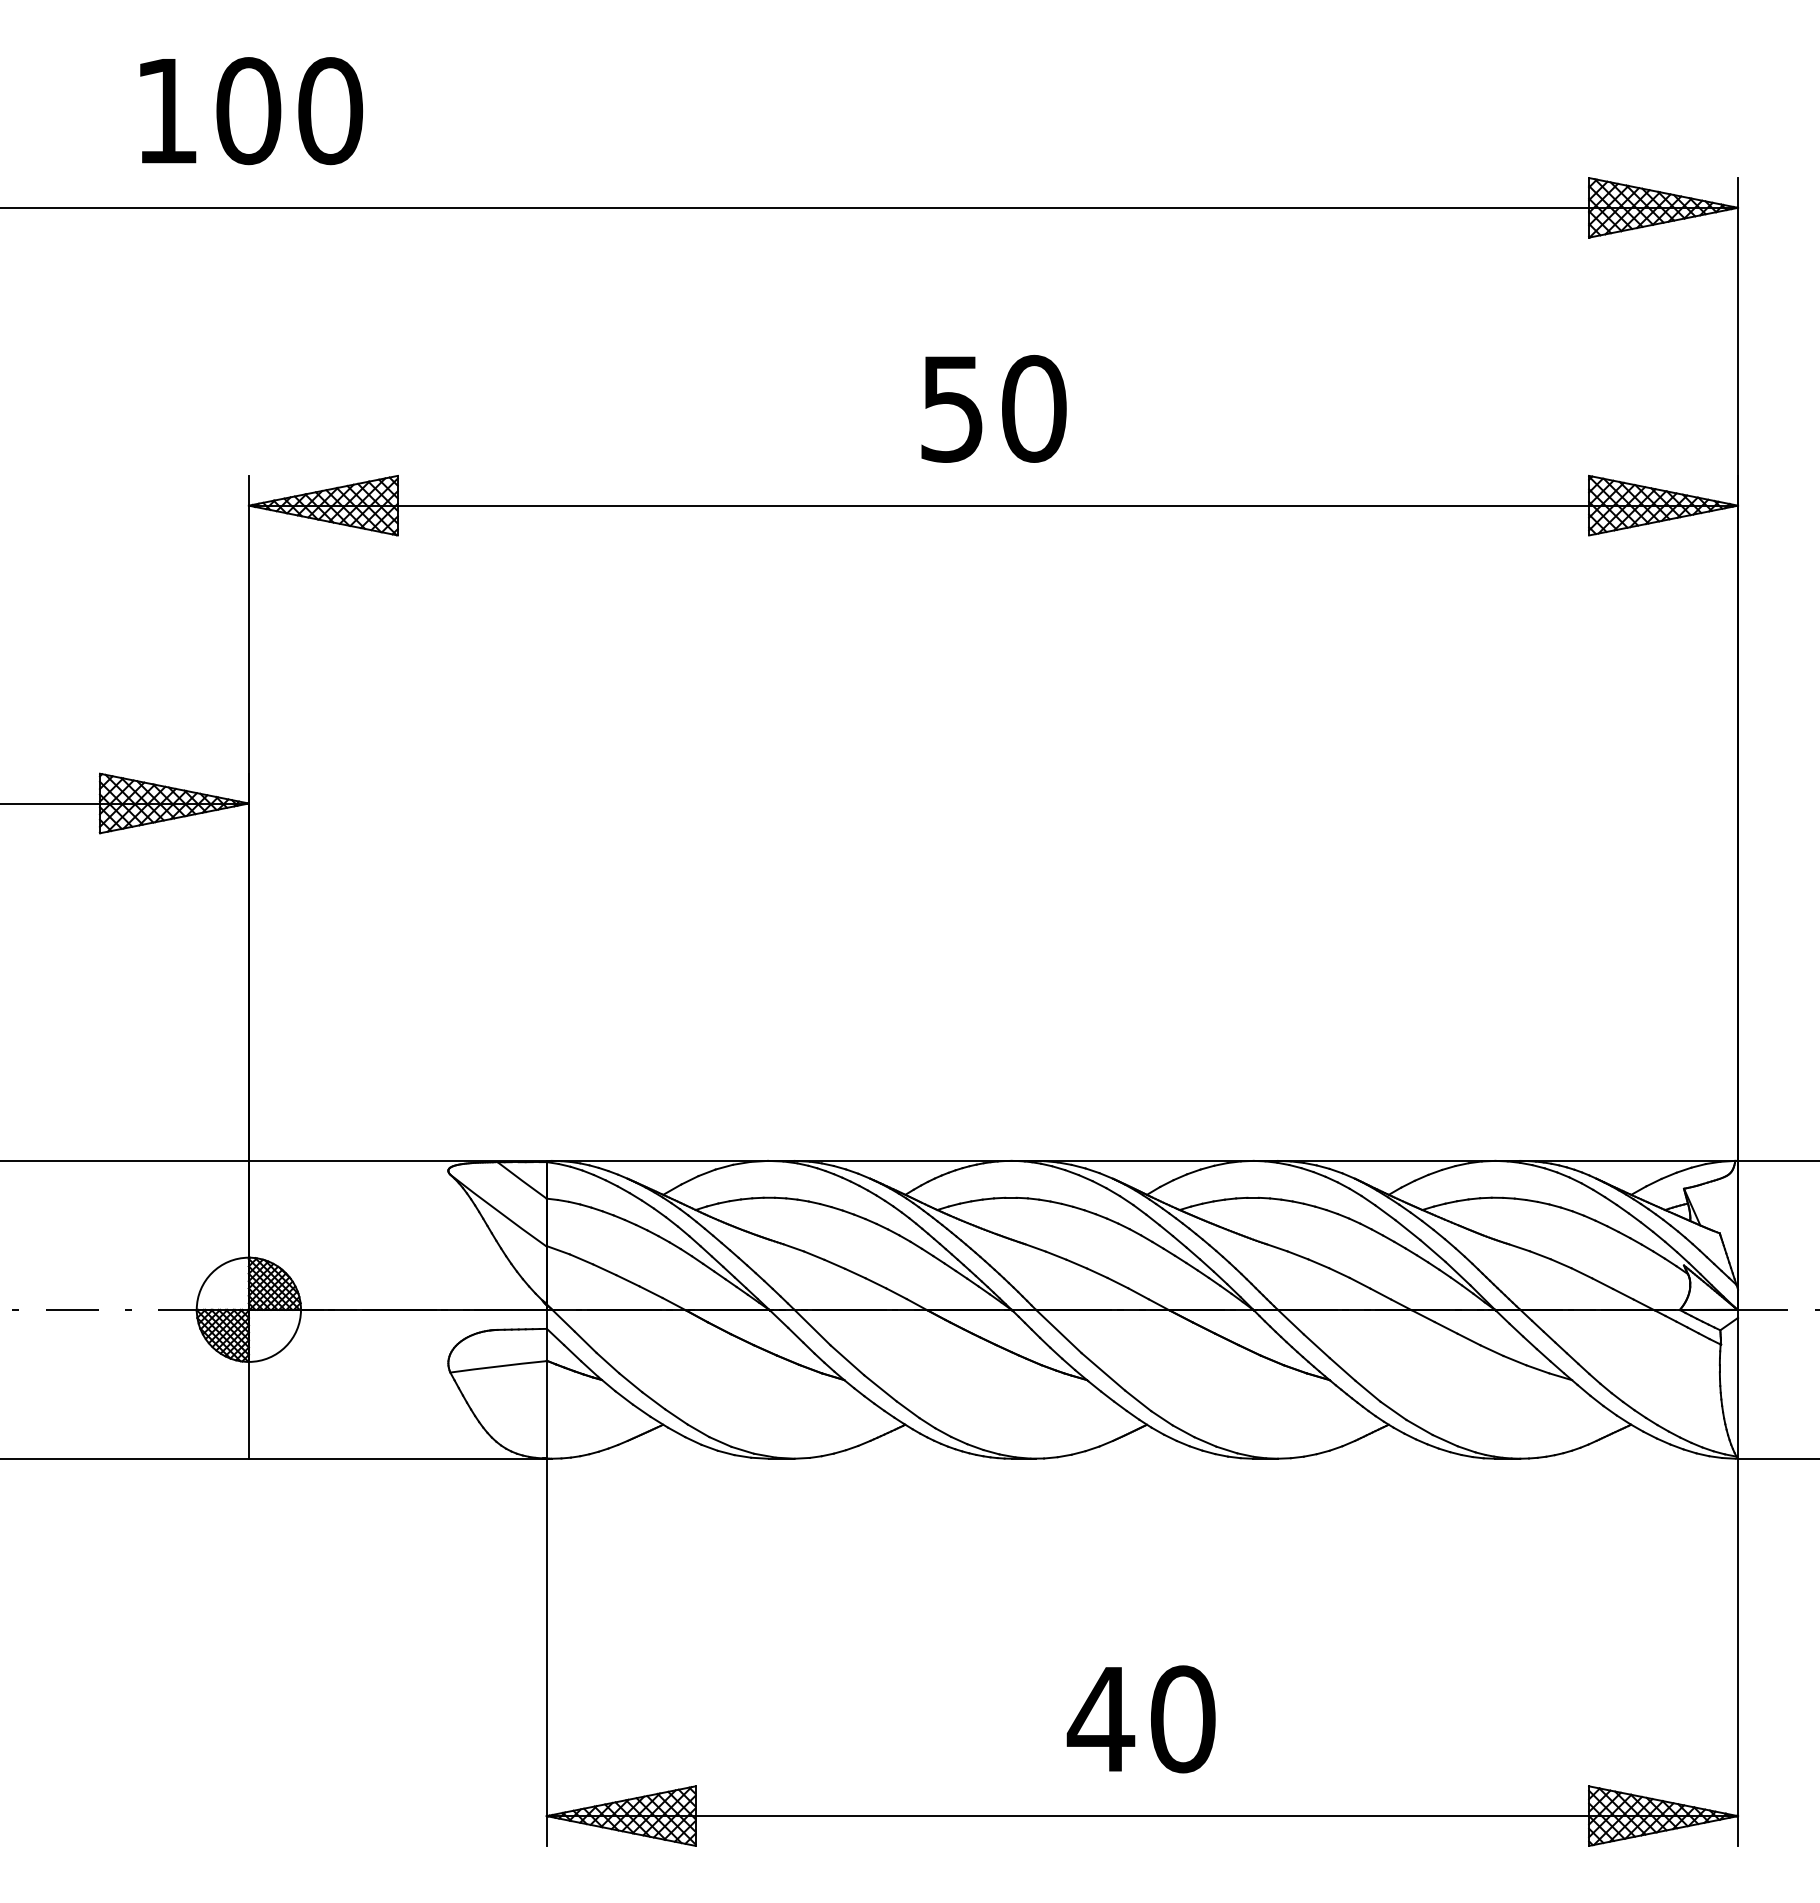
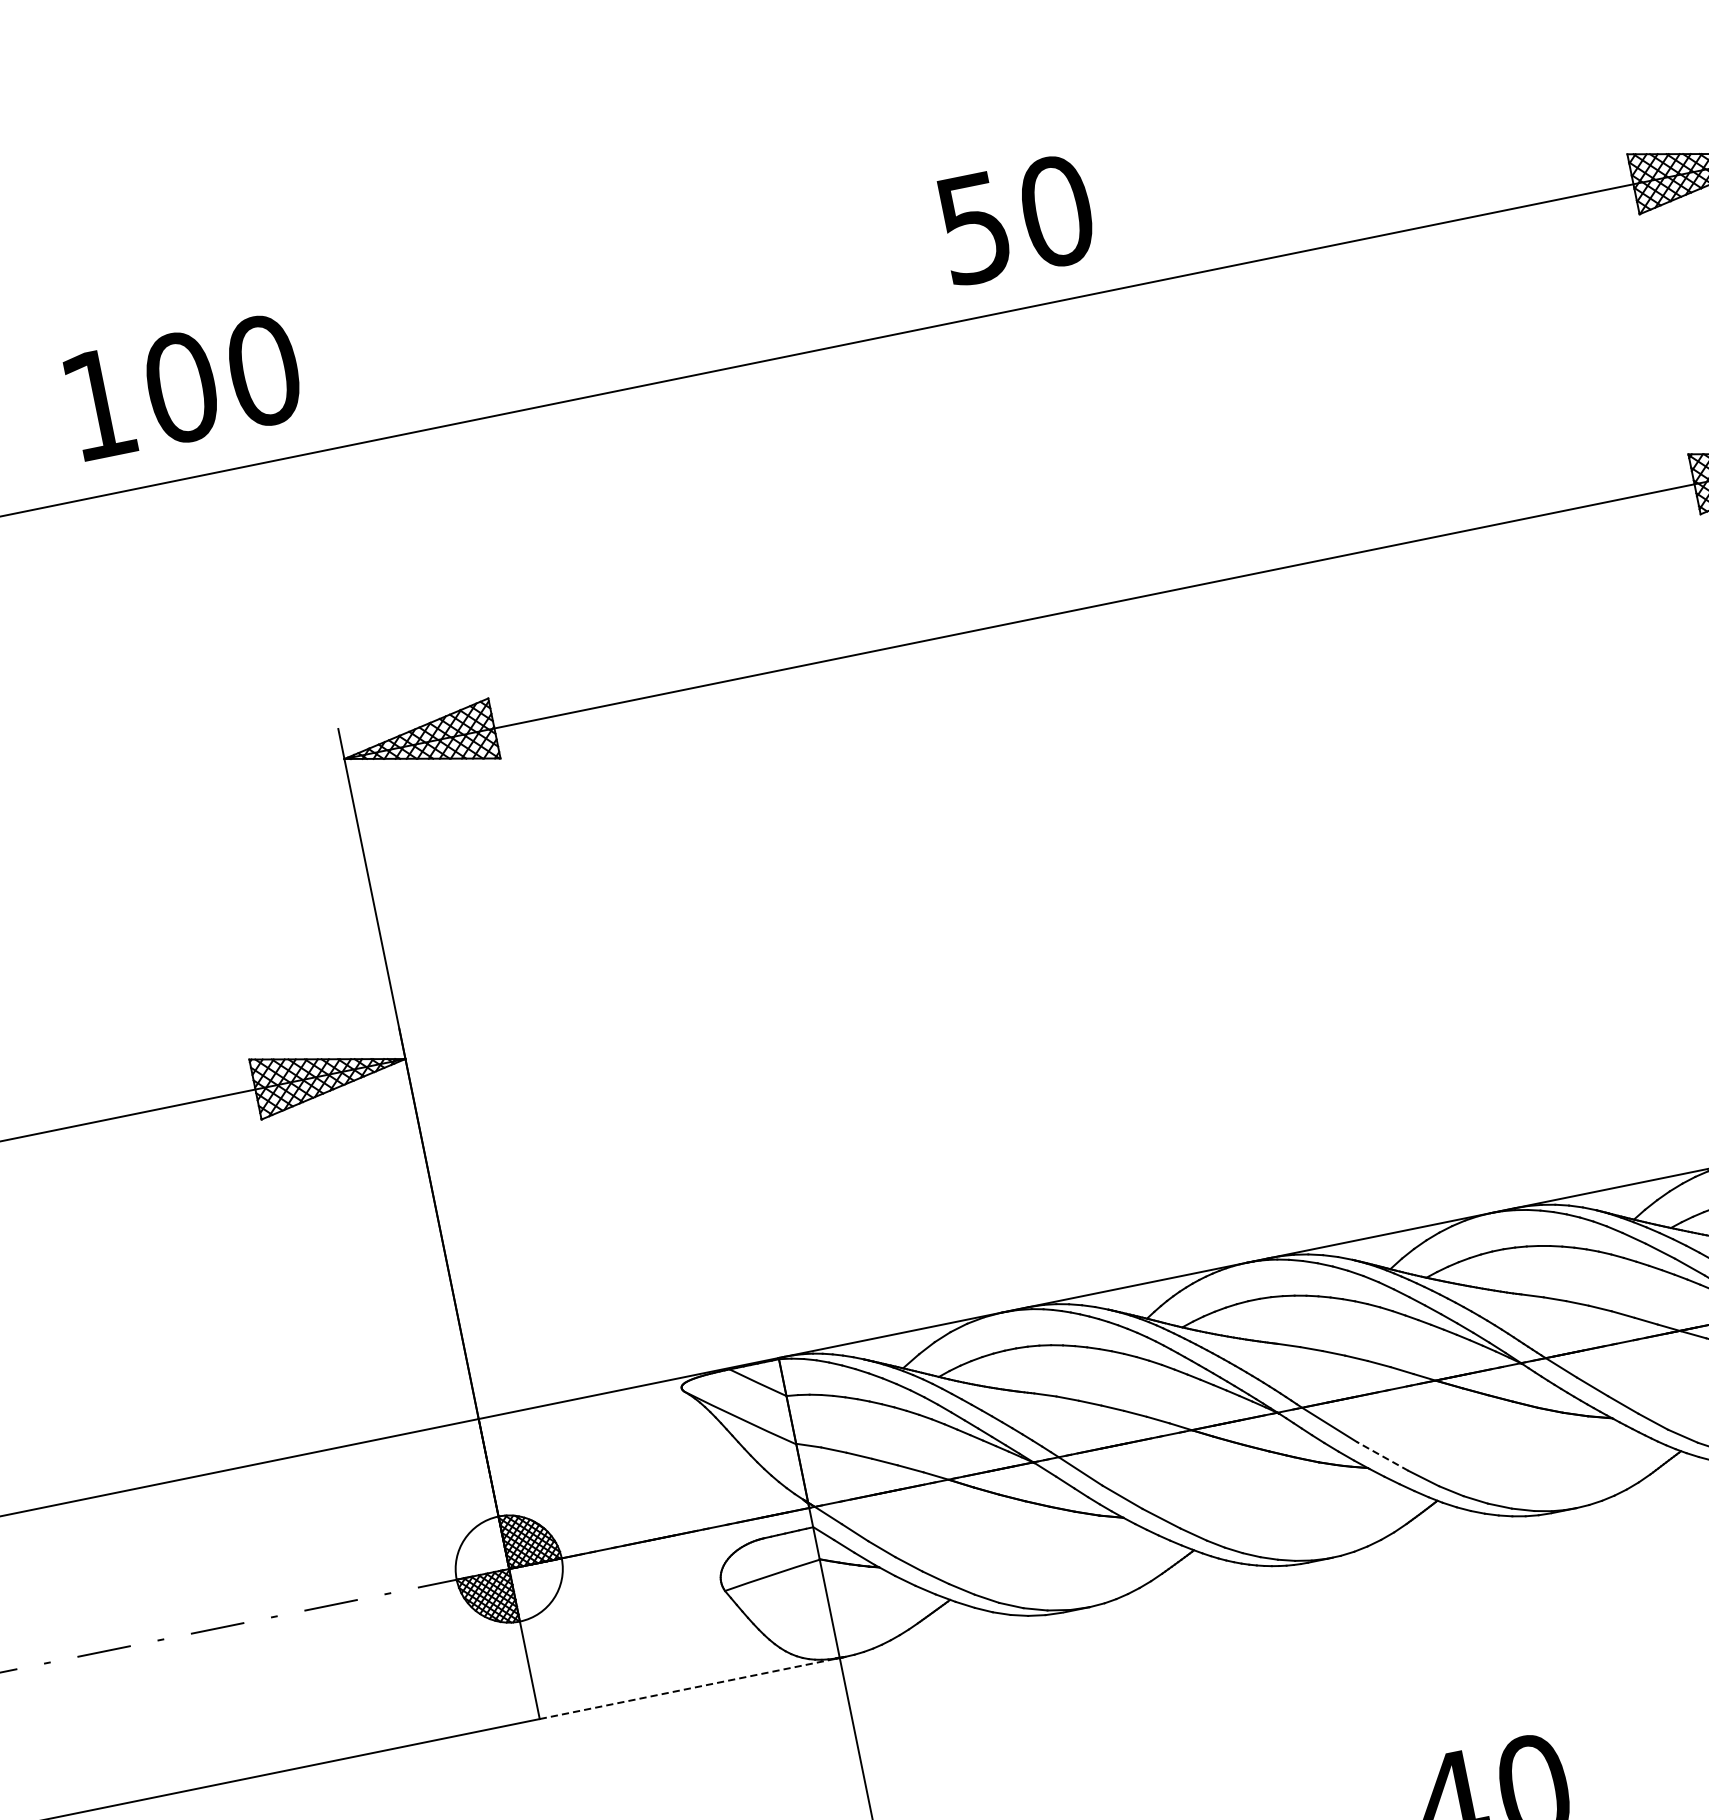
text: (251, 111) -> (184, 387), moved
text: (993, 408) -> (1015, 219), moved
line: (1103, 1371) -> (1382, 1456), solid -> dashed
line: (397, 1458) -> (689, 1688), solid -> dashed

